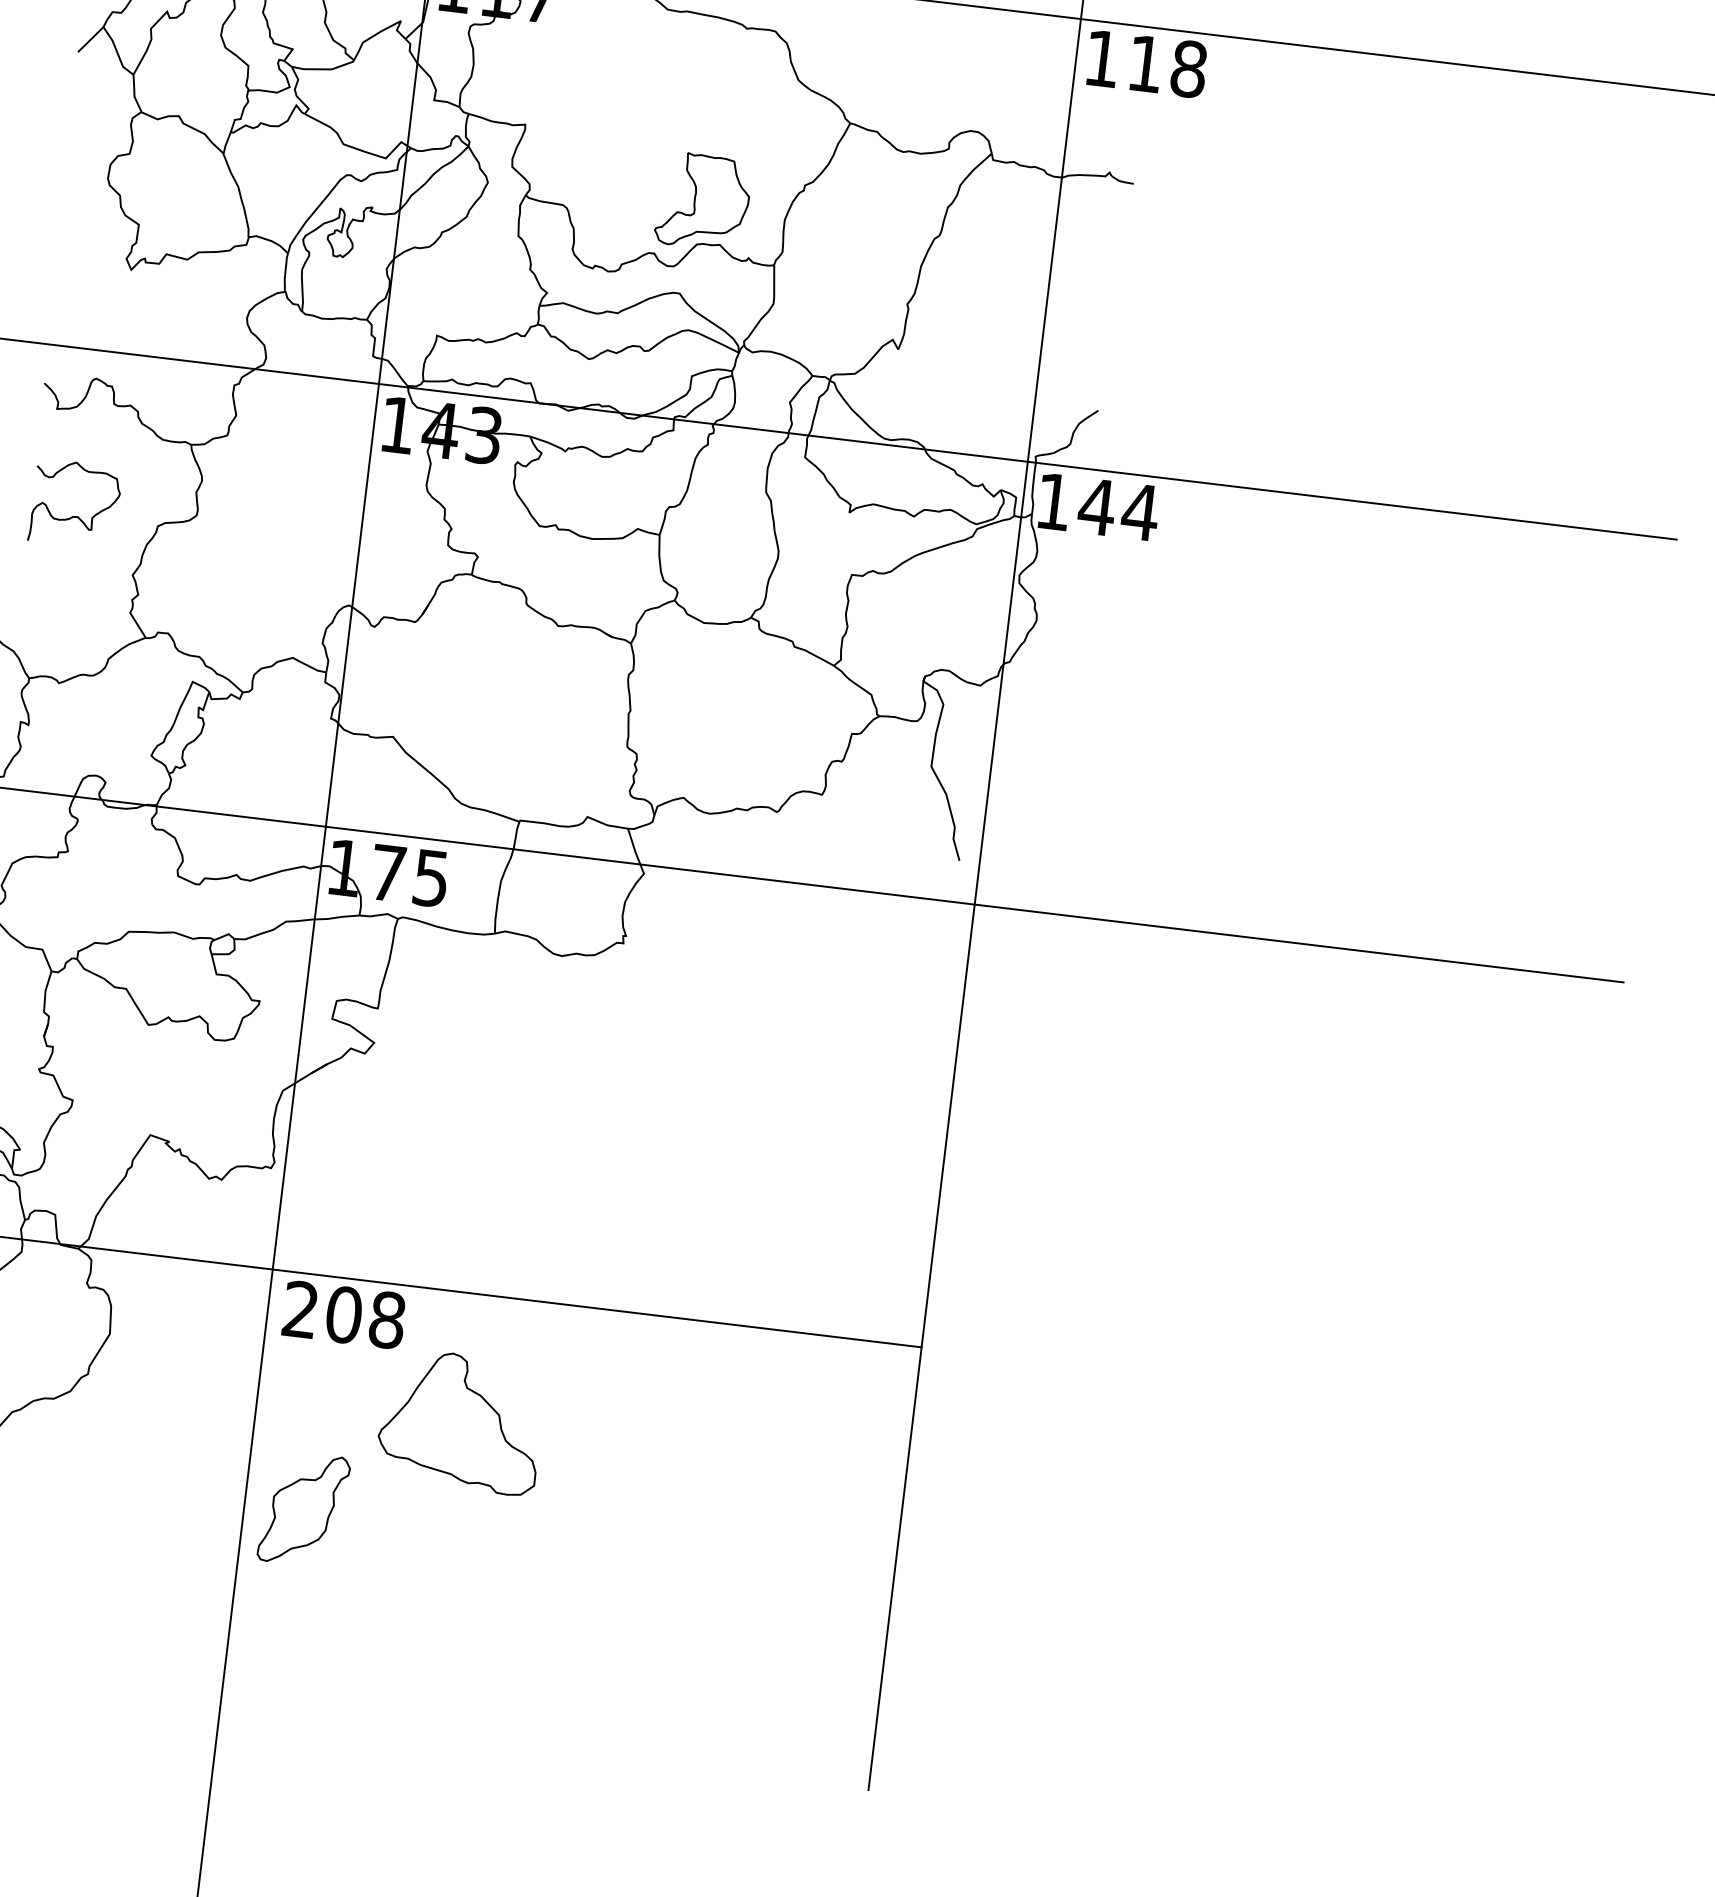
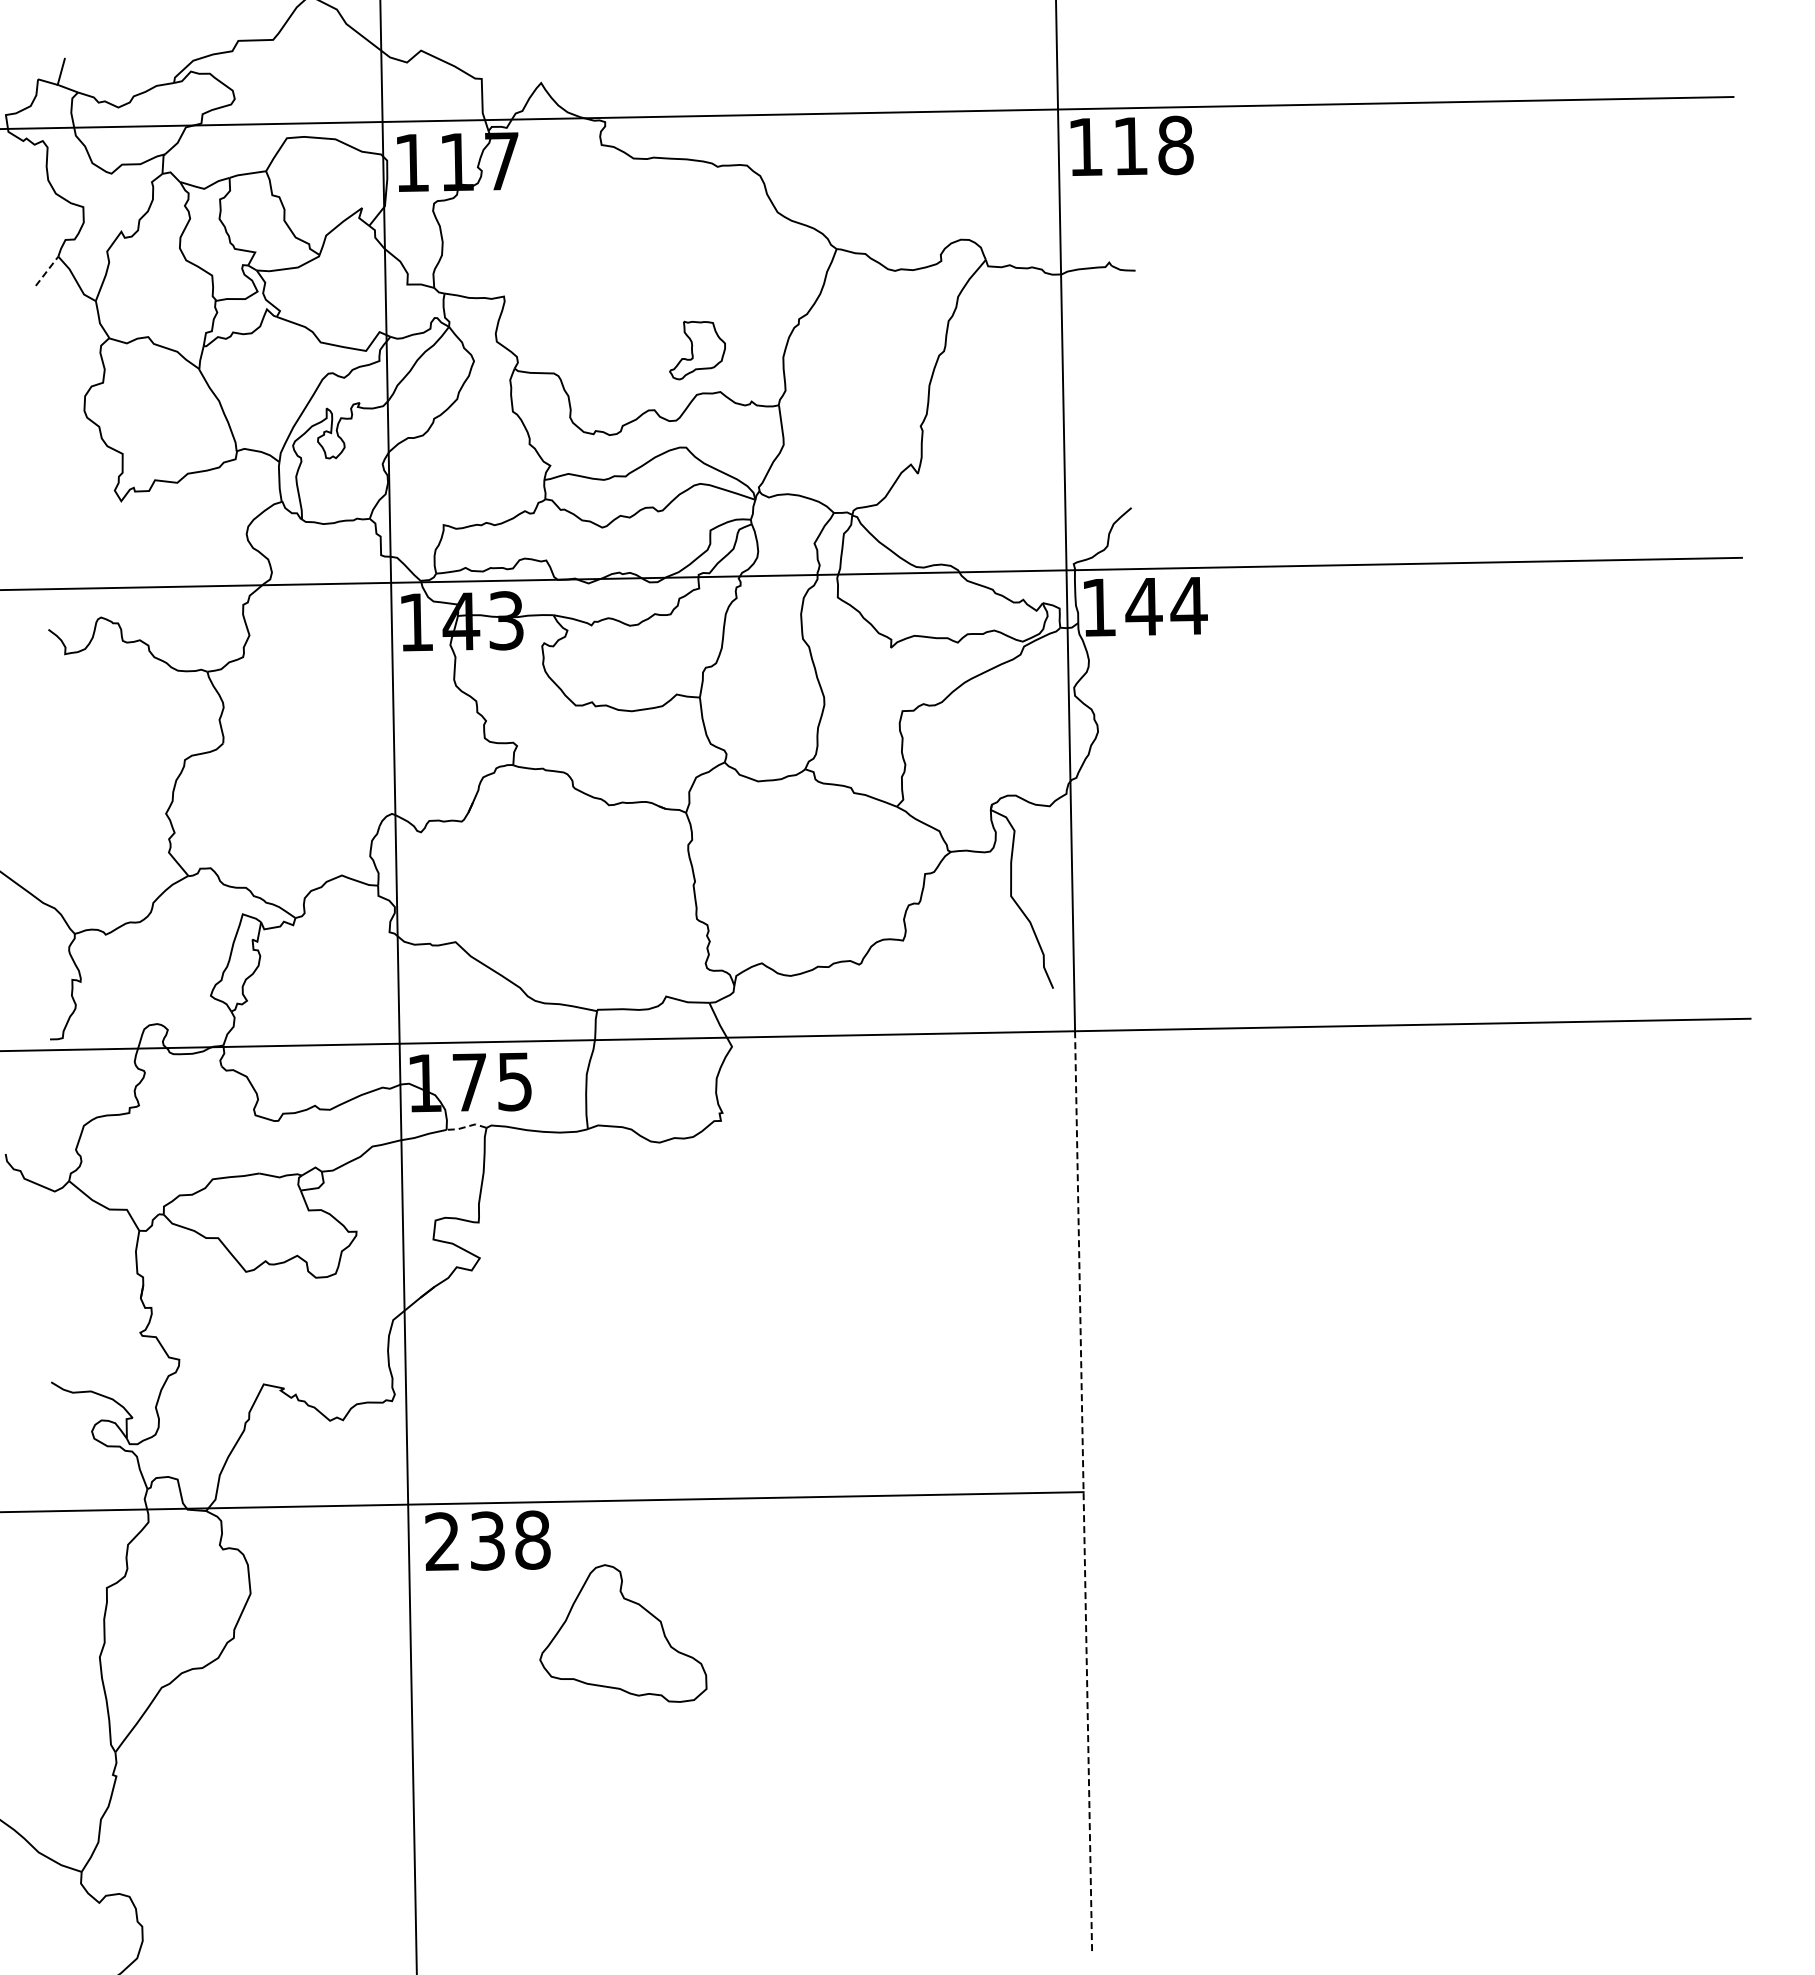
line: (91, 38) -> (47, 270), solid -> dashed
part: (703, 202) -> (697, 350), size x0.6
part: (73, 516) -> (97, 761), removed
line: (378, 914) -> (466, 1126), solid -> dashed
text: (343, 1314) -> (487, 1540), 208 -> 238
line: (921, 1347) -> (1083, 1492), solid -> dashed
part: (304, 1509) -> (474, 1745), removed

